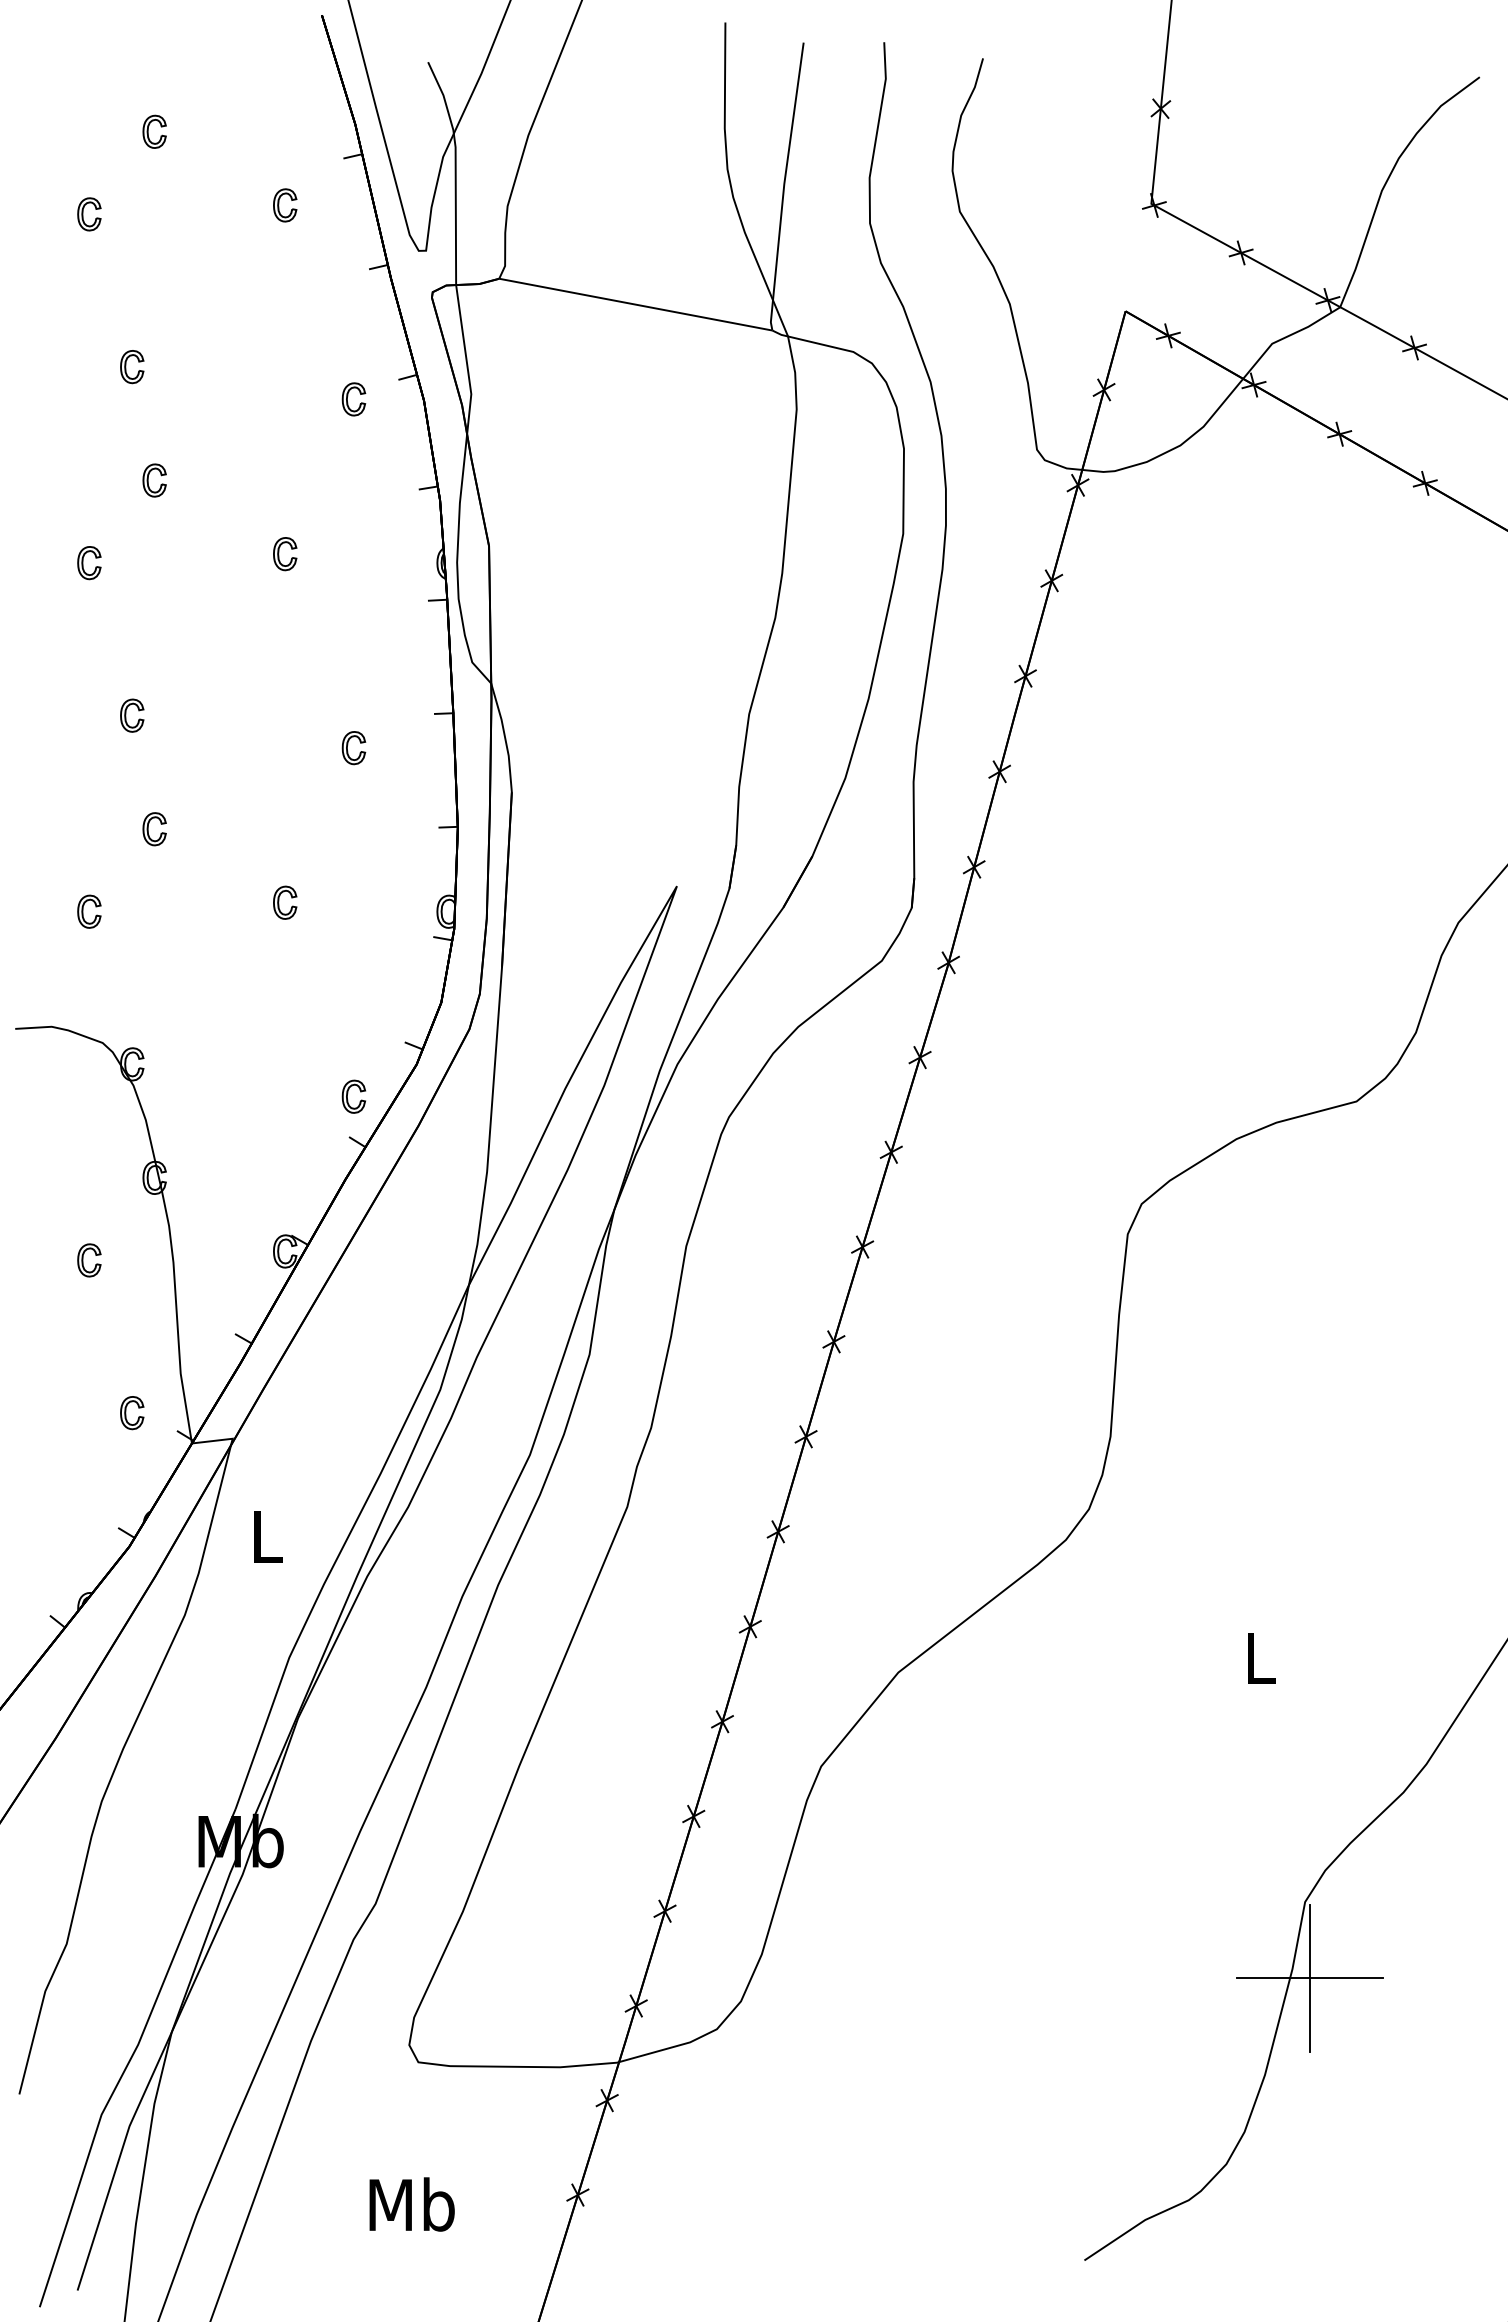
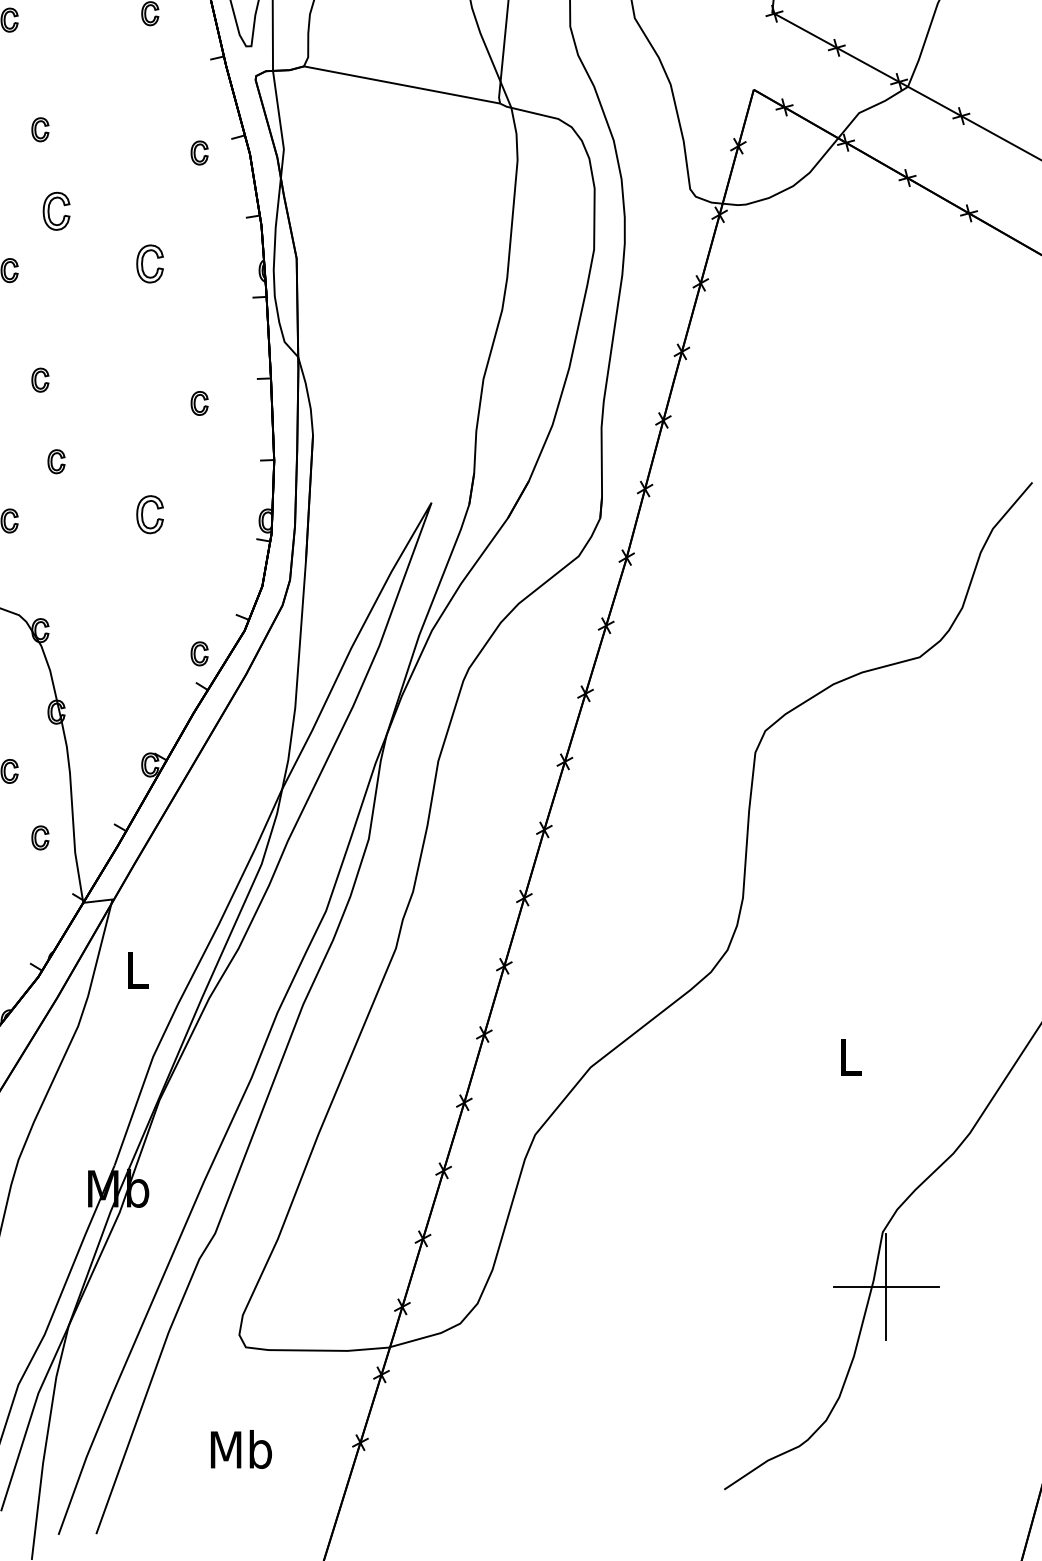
part: (154, 480) -> (56, 211), size x1.6
part: (285, 554) -> (150, 264), size x1.6
part: (285, 902) -> (150, 514), size x1.6
part: (132, 1413) -> (40, 838), moved

